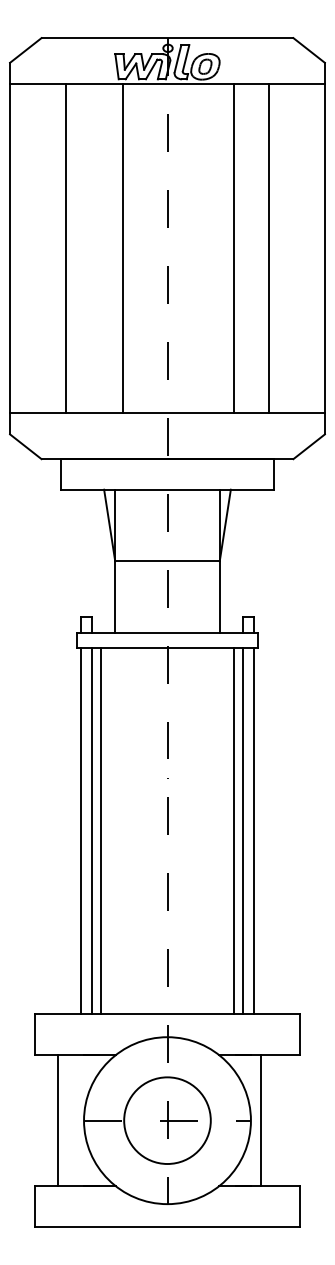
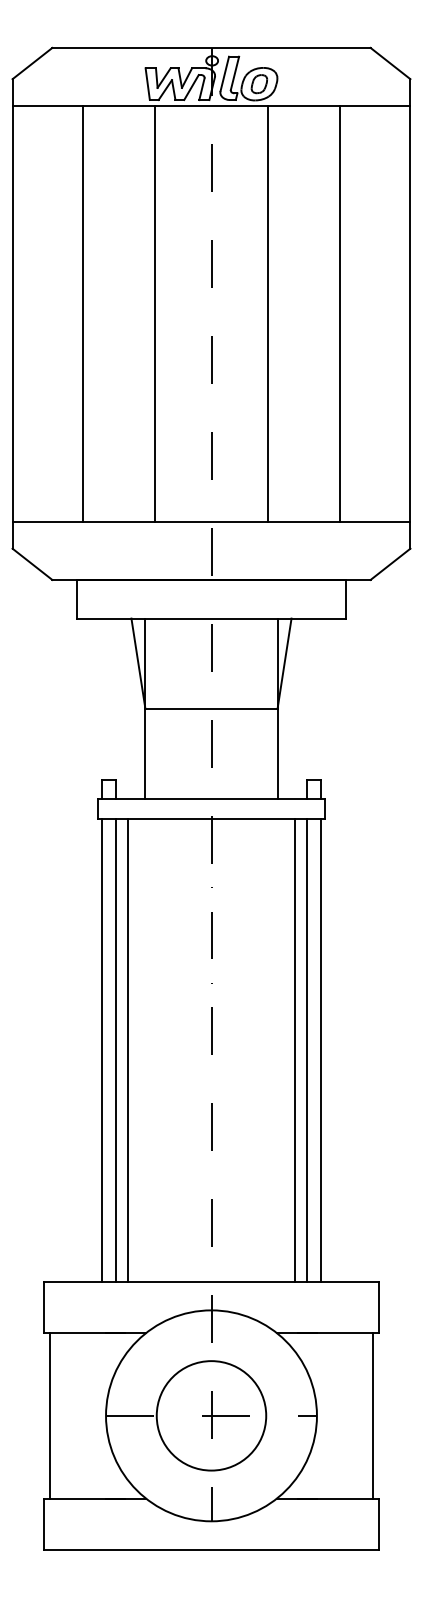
line: (233, 248) -> (268, 313), moved
line: (58, 1120) -> (50, 1415), moved
line: (260, 1120) -> (372, 1415), moved

